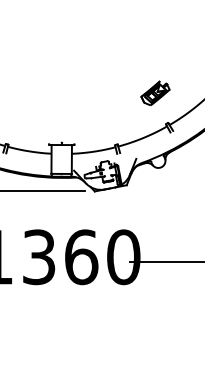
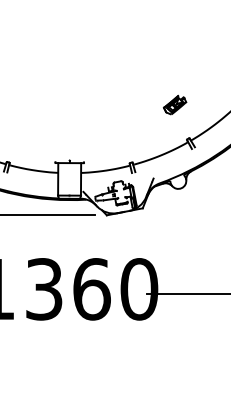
part: (155, 93) -> (175, 105), size x0.7

